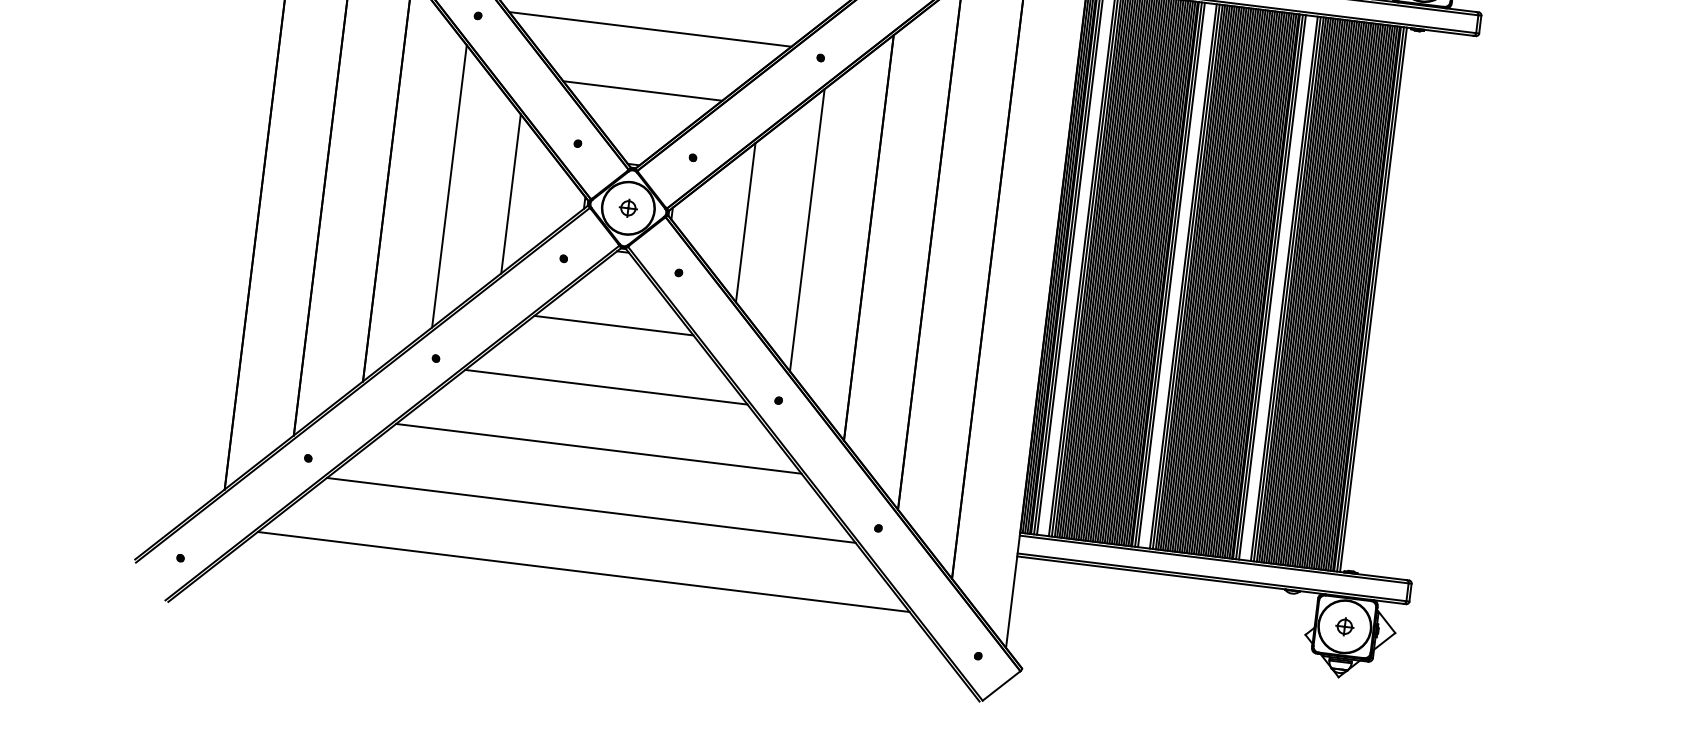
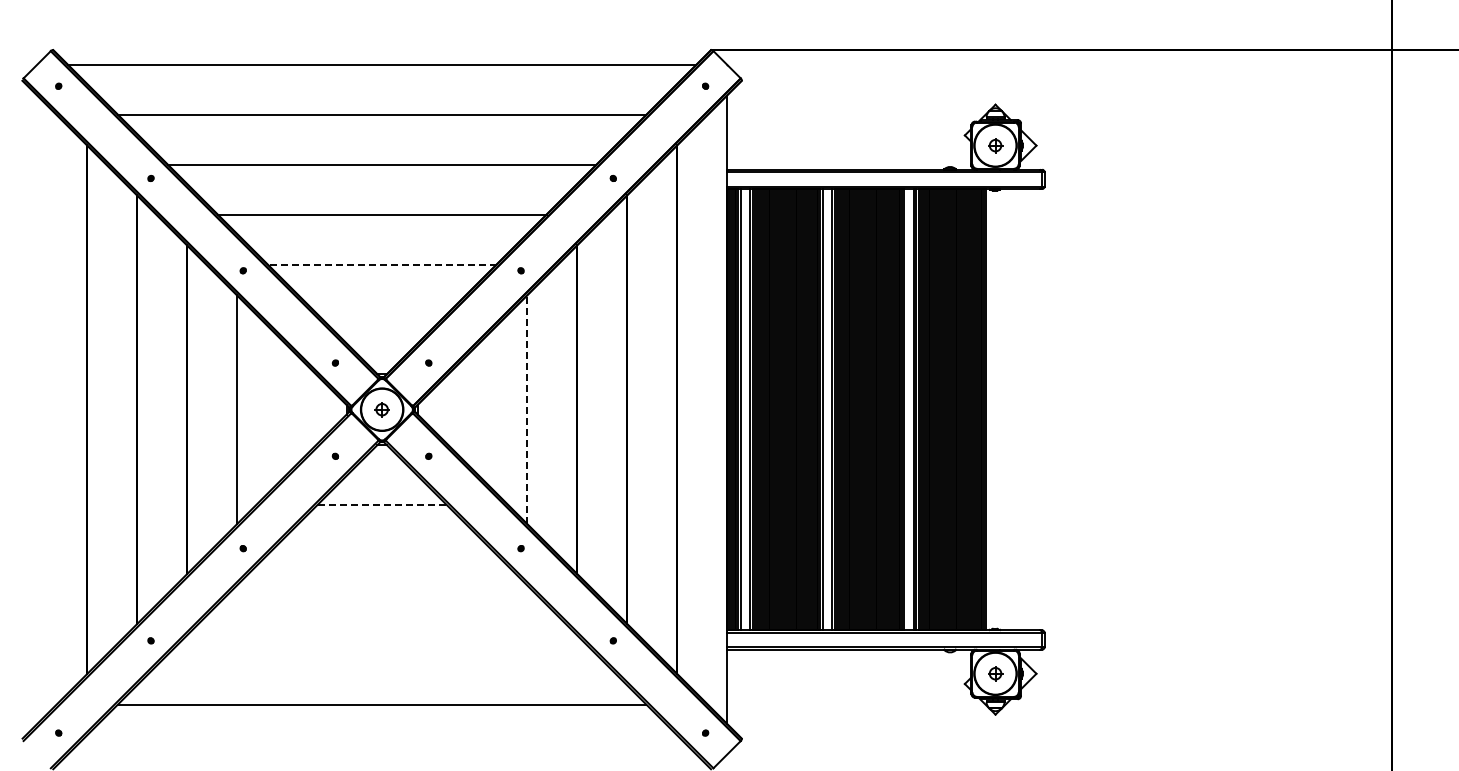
line: (649, 29) -> (381, 264), solid -> dashed
line: (641, 90) -> (381, 314), removed
line: (511, 193) -> (287, 409), removed
line: (745, 222) -> (477, 409), removed
line: (807, 230) -> (527, 409), solid -> dashed
line: (614, 325) -> (382, 504), solid -> dashed
line: (605, 386) -> (381, 554), removed
line: (598, 448) -> (381, 604), removed
line: (590, 510) -> (381, 654), removed

